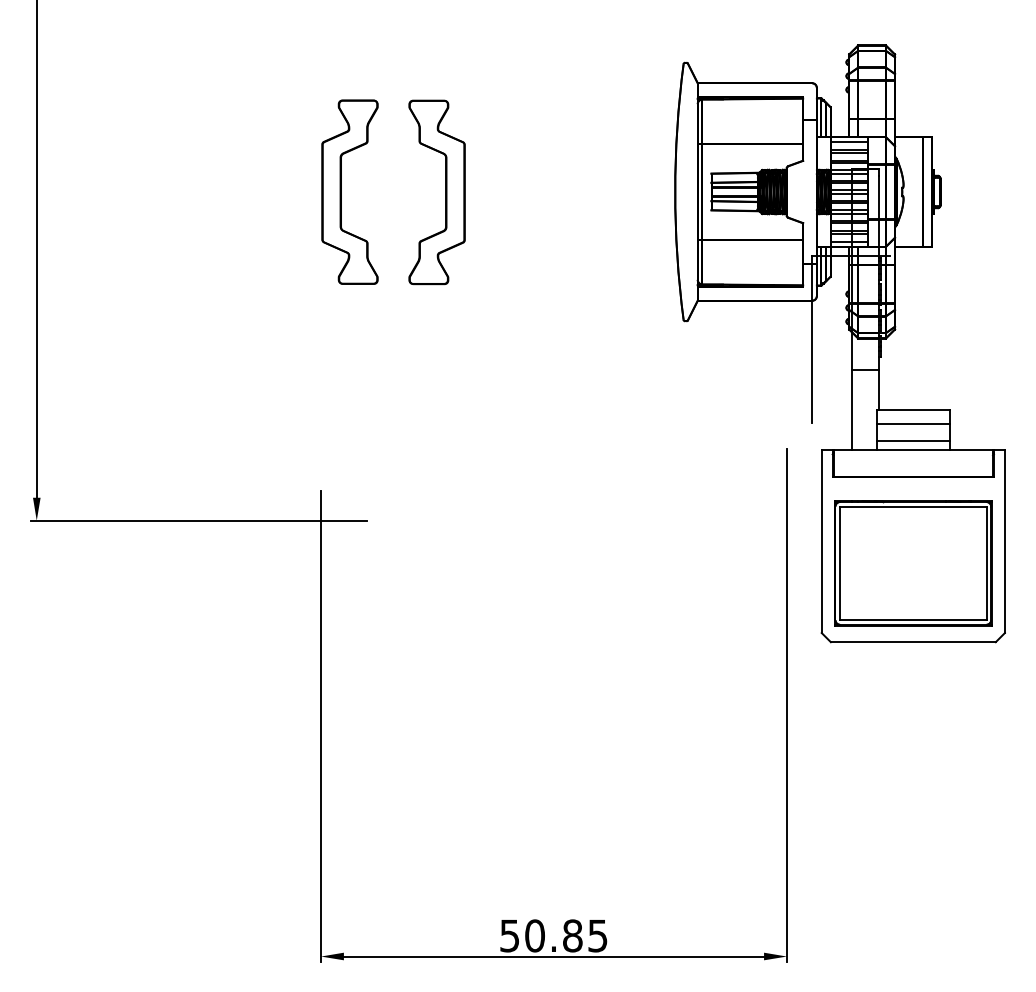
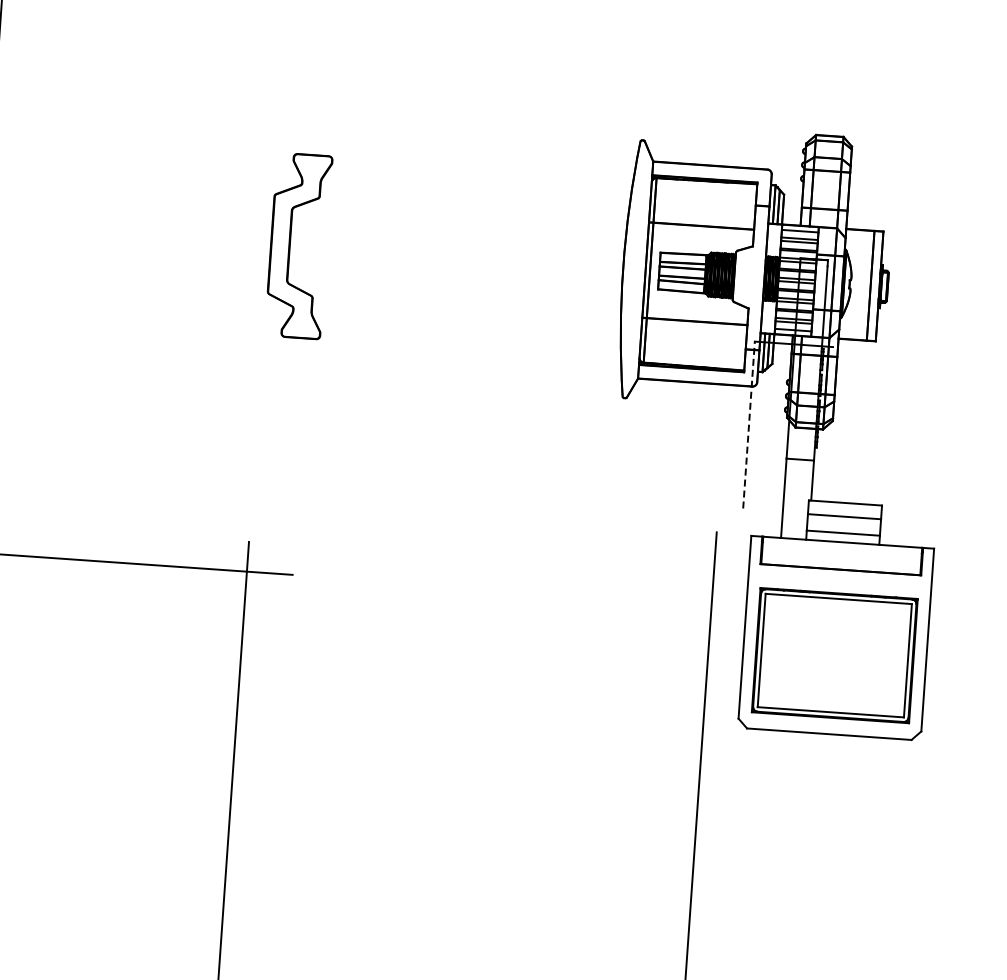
part: (445, 192) -> (393, 252), removed
line: (811, 339) -> (748, 425), solid -> dashed

